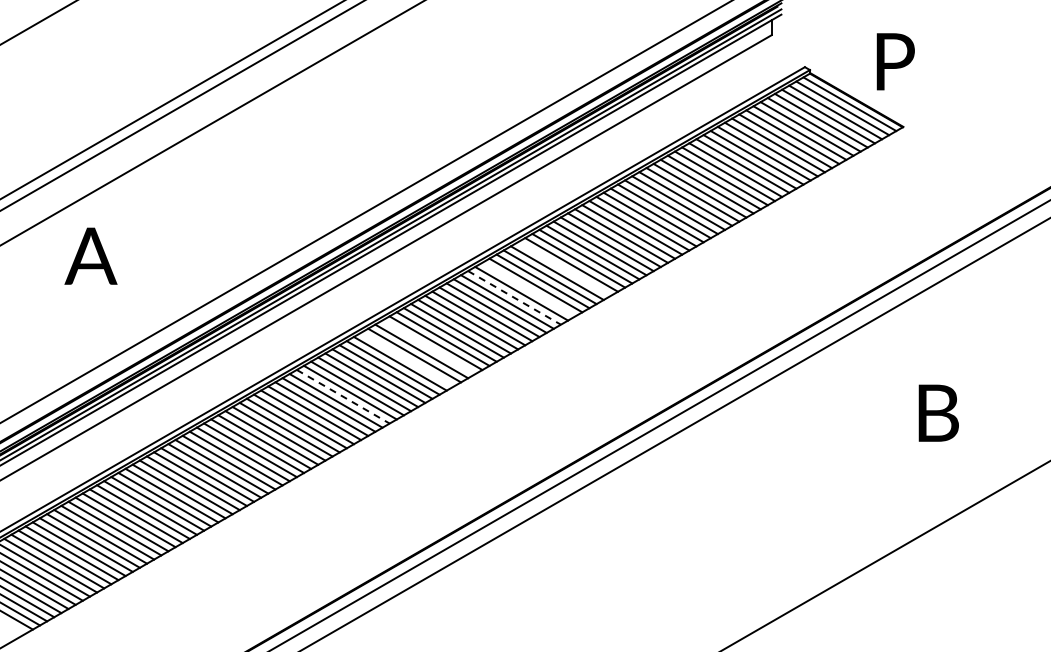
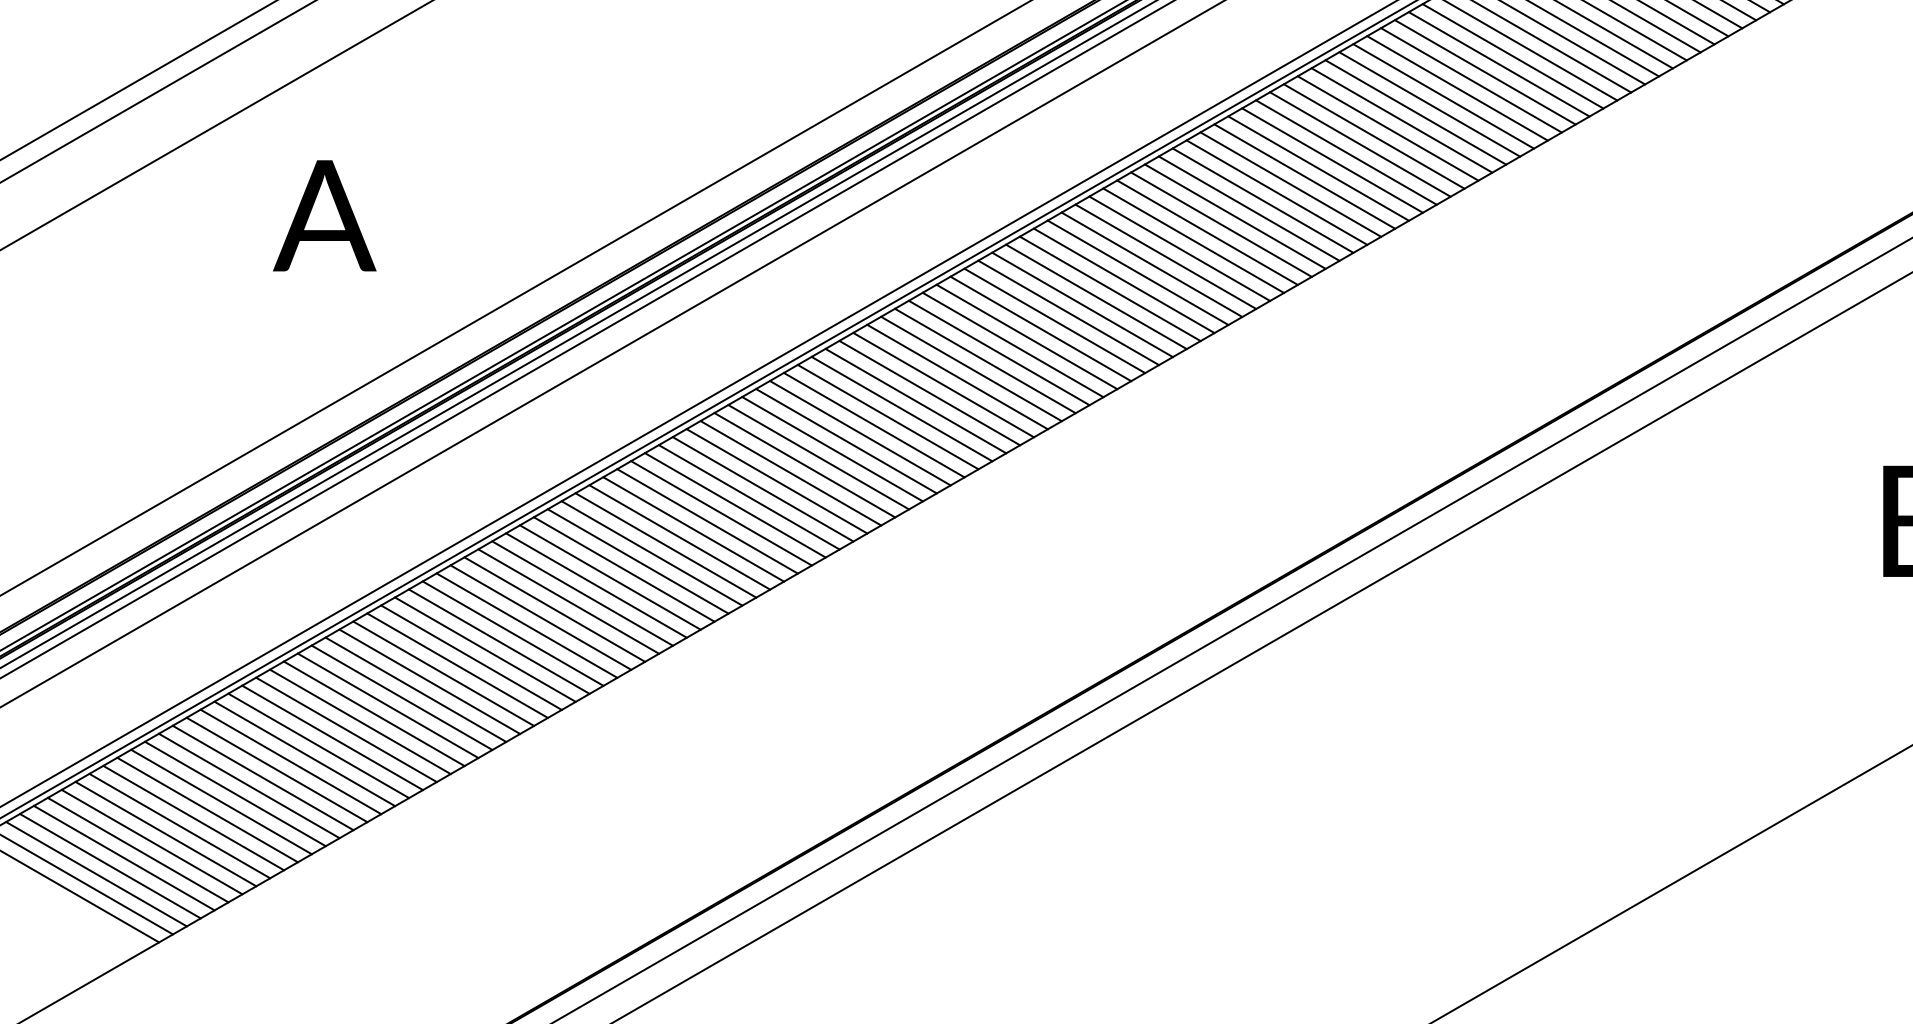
text: (90, 255) -> (323, 214), moved
line: (564, 268) -> (1193, 239), added
line: (528, 289) -> (1123, 280), added
line: (514, 297) -> (1096, 296), dashed -> solid
line: (428, 347) -> (929, 393), added
line: (407, 359) -> (888, 416), added
line: (343, 396) -> (763, 488), dashed -> solid

